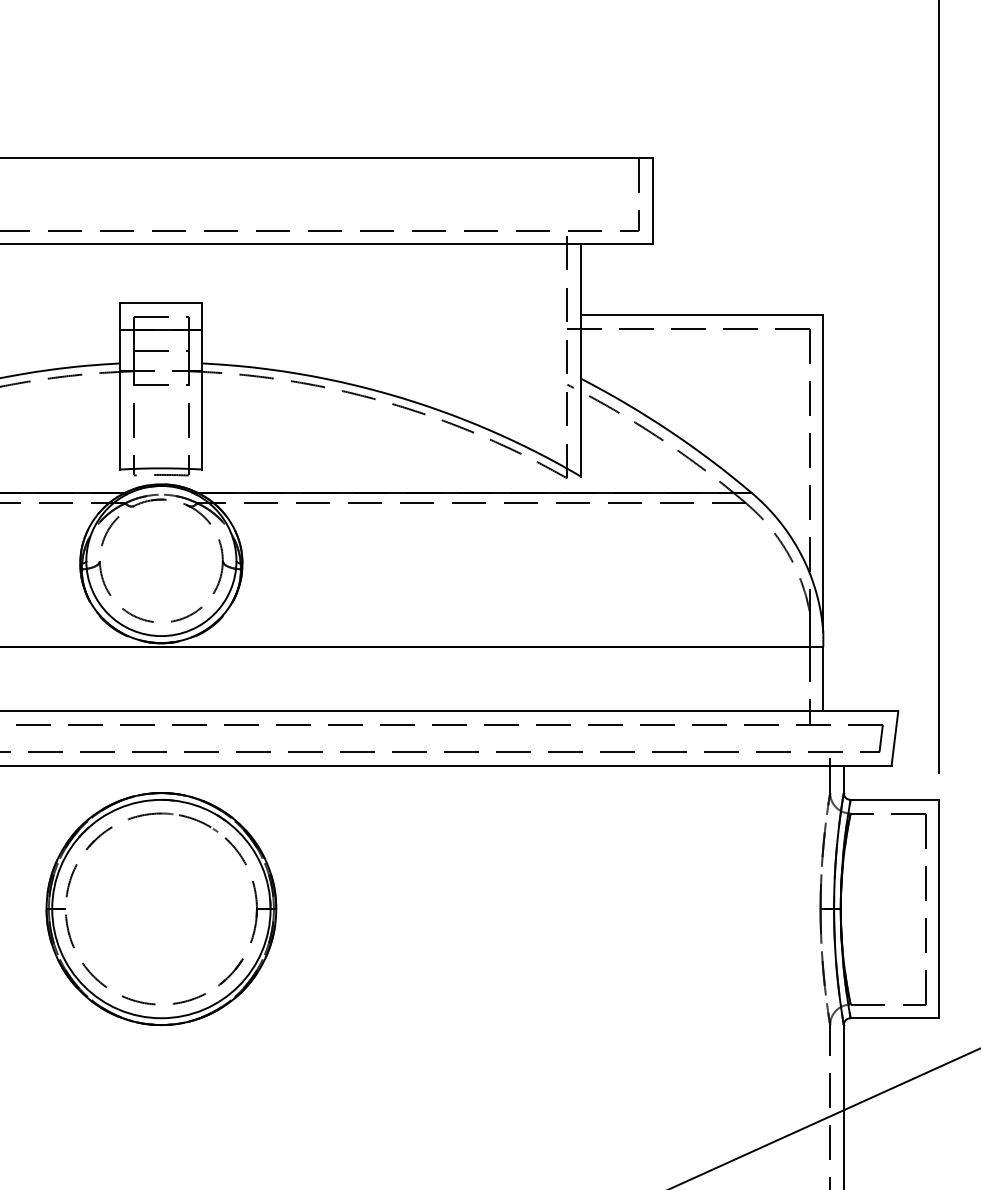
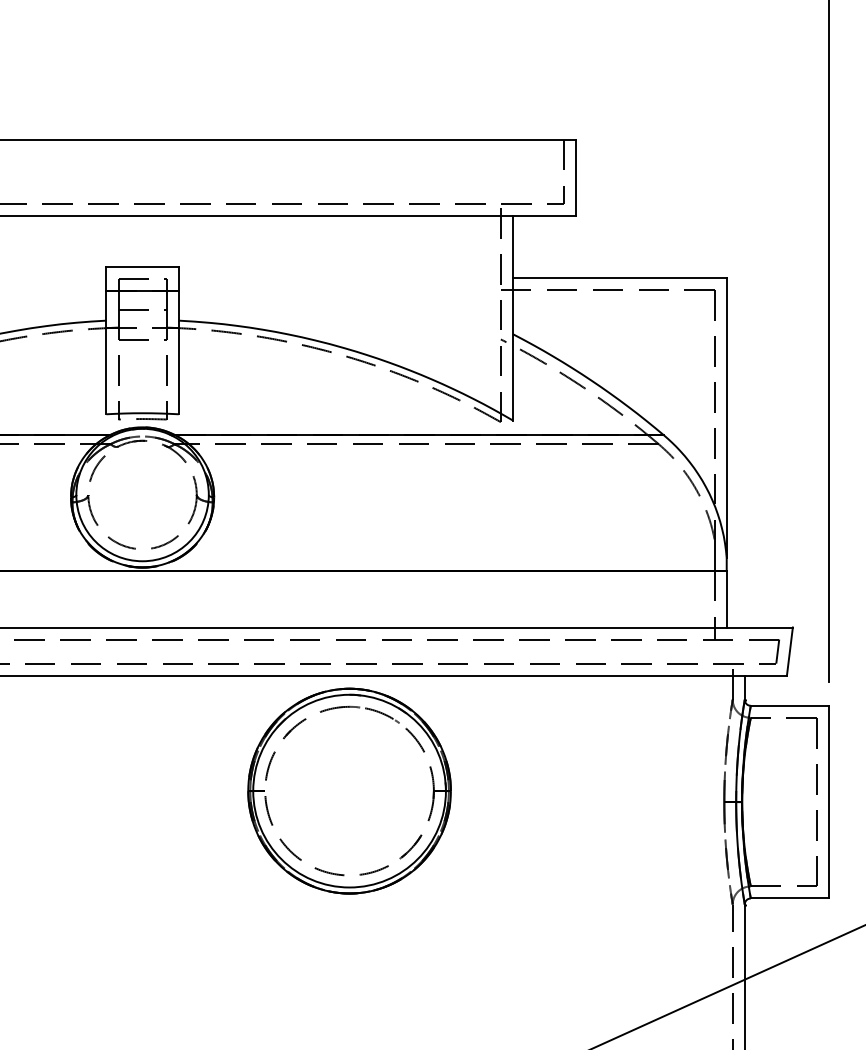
part: (161, 908) -> (349, 790), moved

